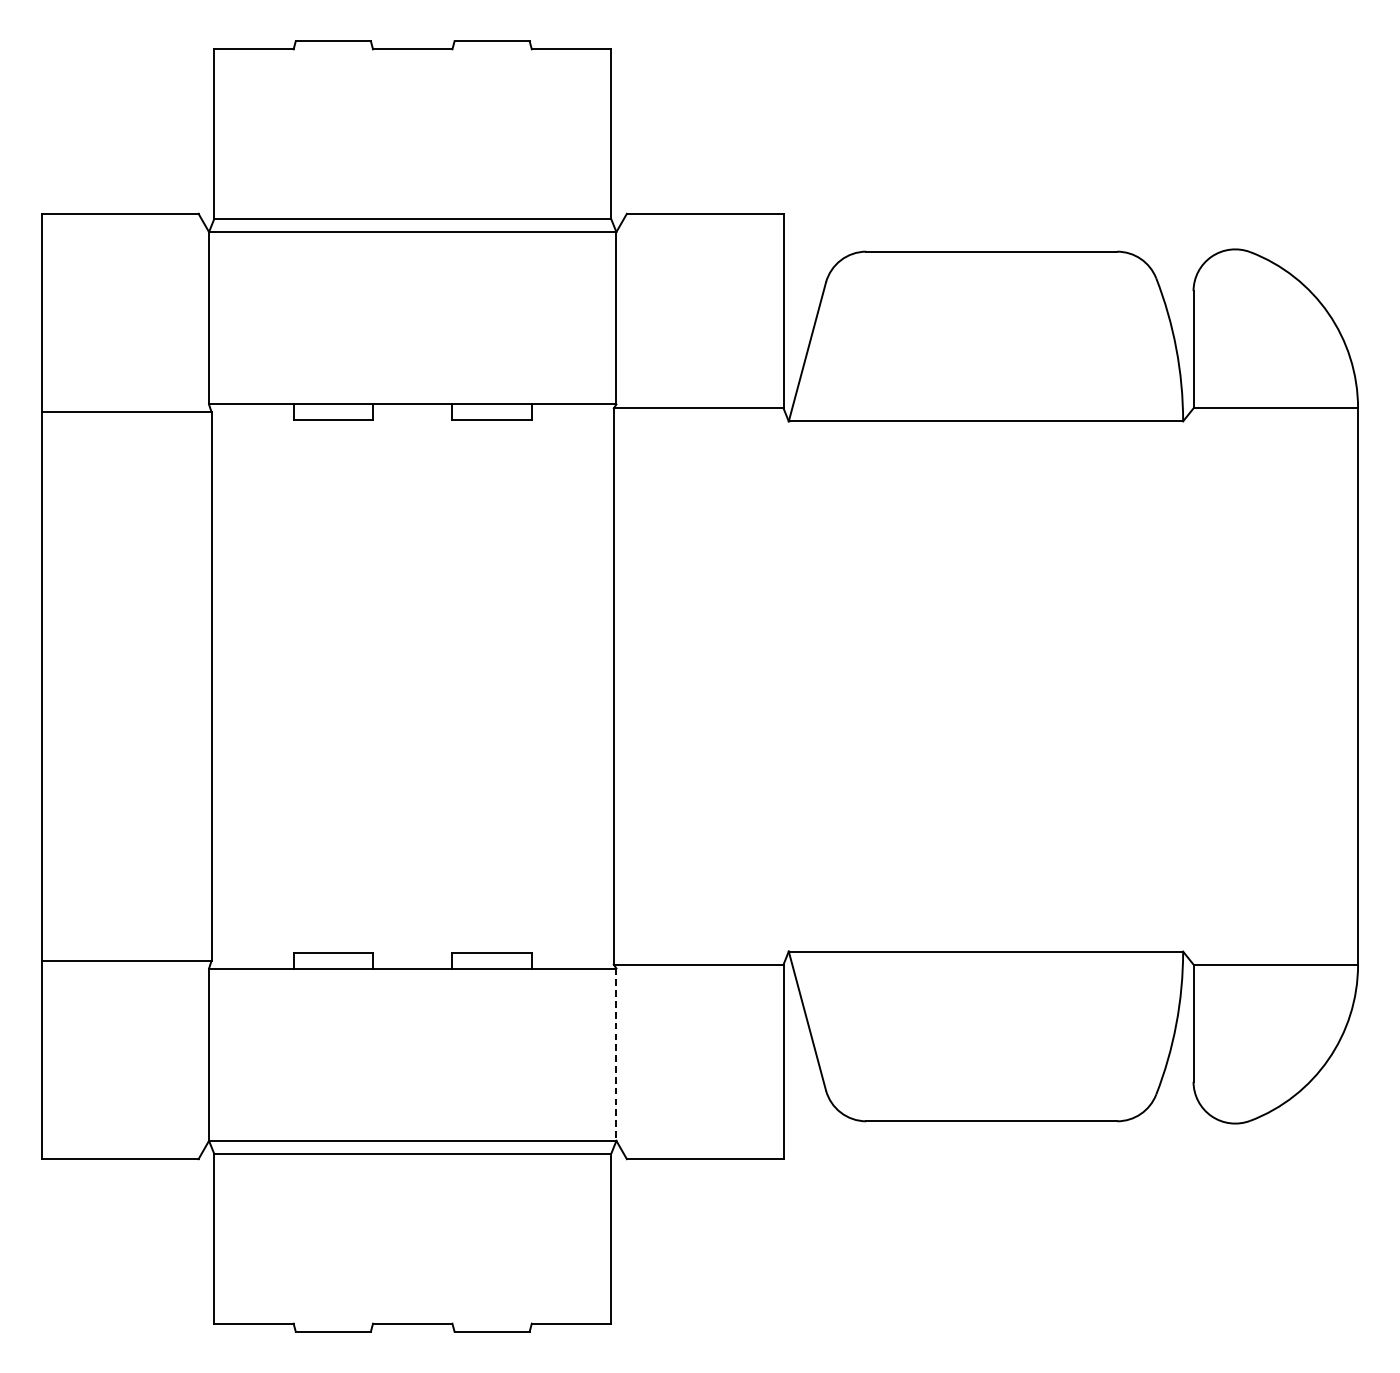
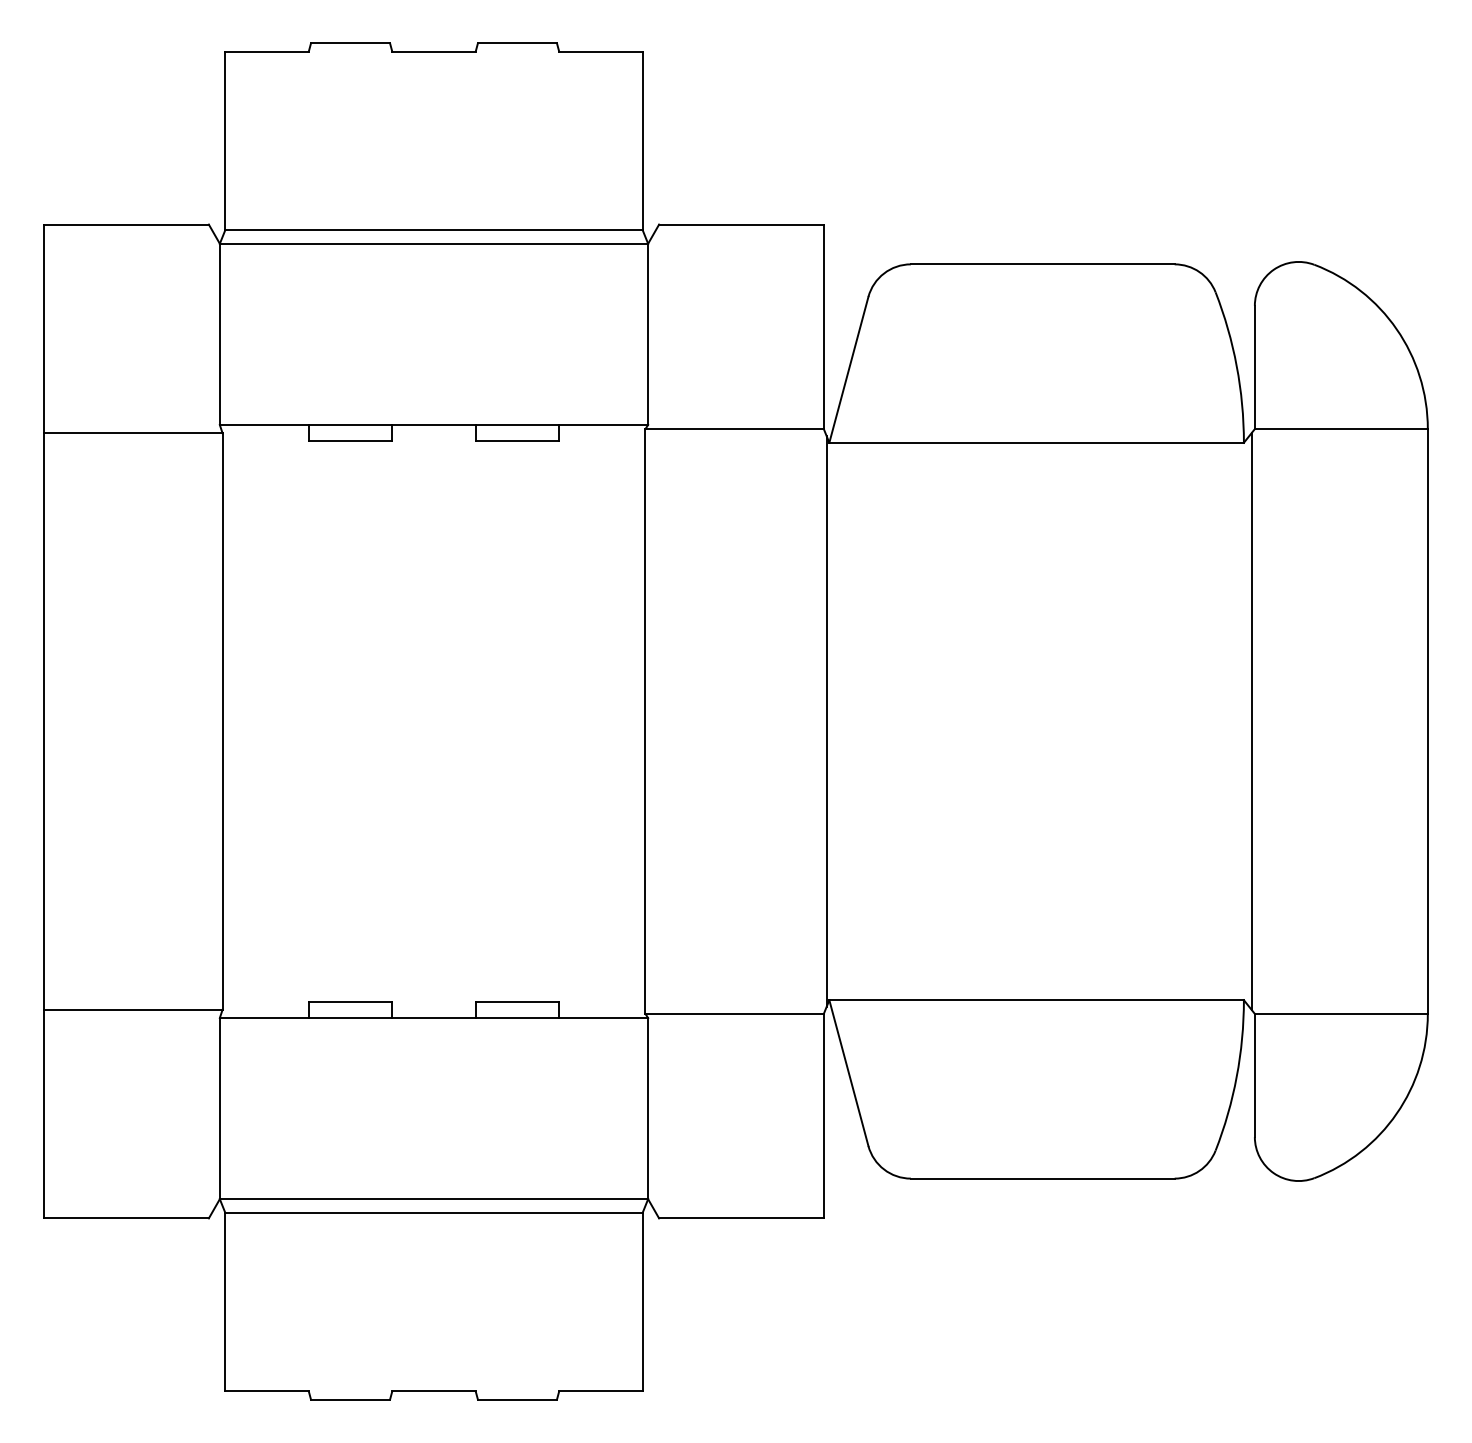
line: (786, 686) -> (826, 721), added
line: (1191, 686) -> (1252, 721), added
line: (616, 1054) -> (648, 1108), dashed -> solid

